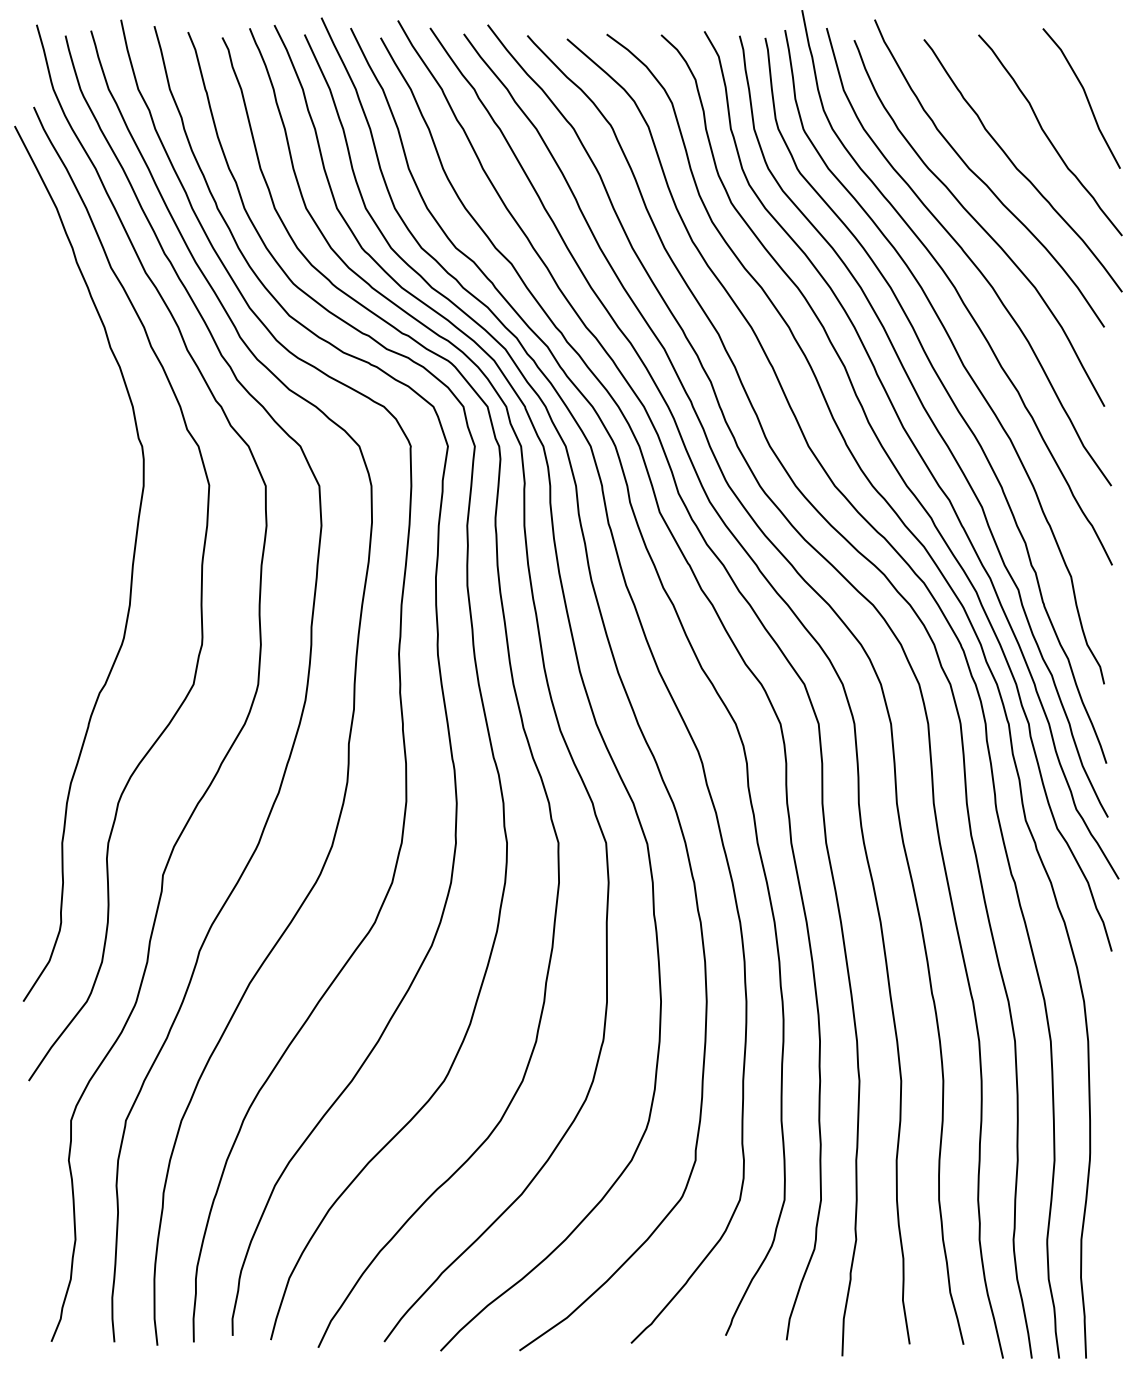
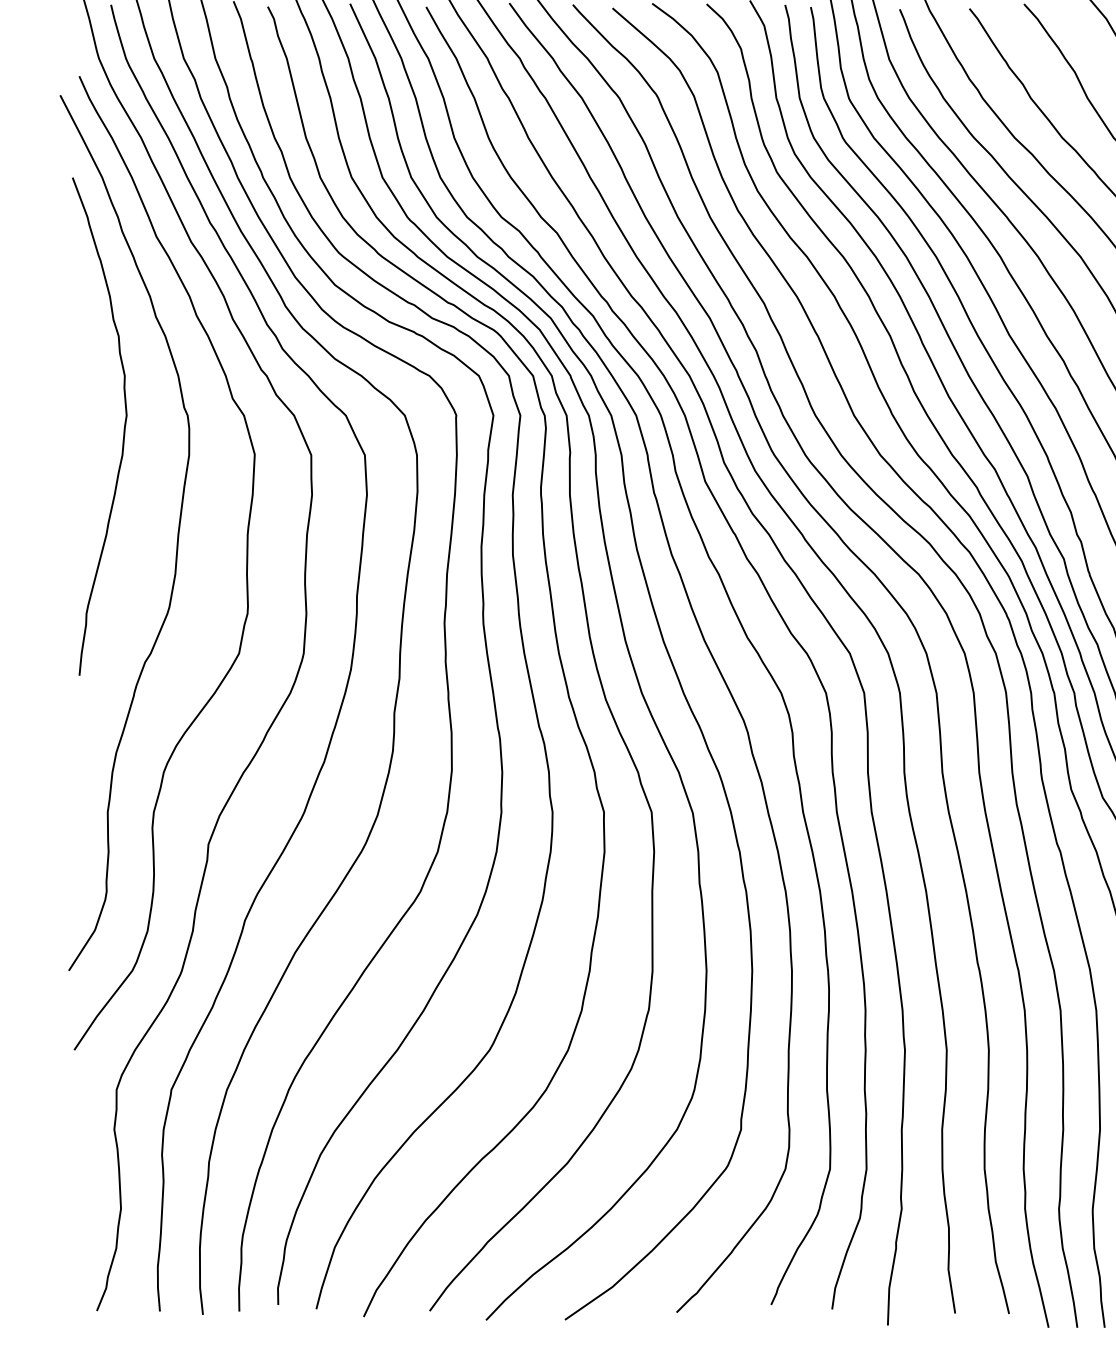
curve: (78, 457) -> (124, 426), added

